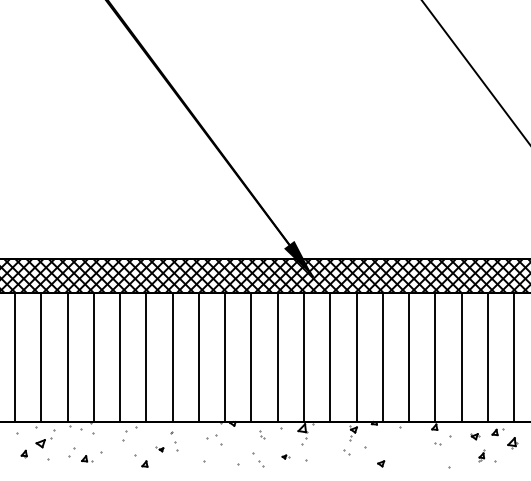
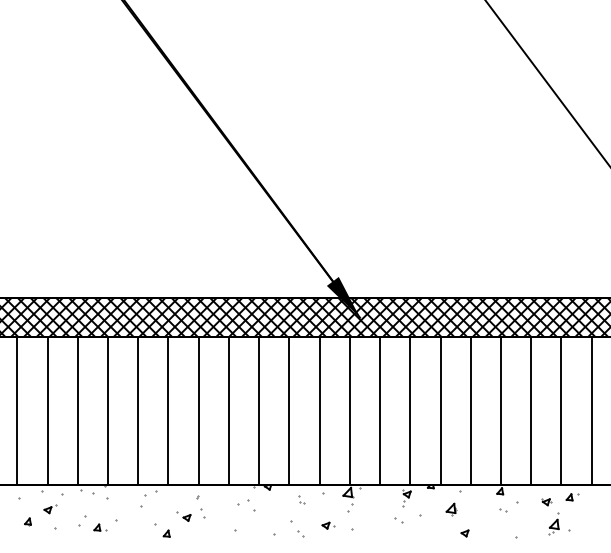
part: (43, 443) -> (50, 510), size x0.71
part: (512, 443) -> (451, 510), moved
part: (159, 448) -> (183, 515), size x1.67
part: (481, 455) -> (554, 523), size x1.67
part: (285, 456) -> (328, 525), size x1.67
part: (381, 463) -> (465, 533), moved

